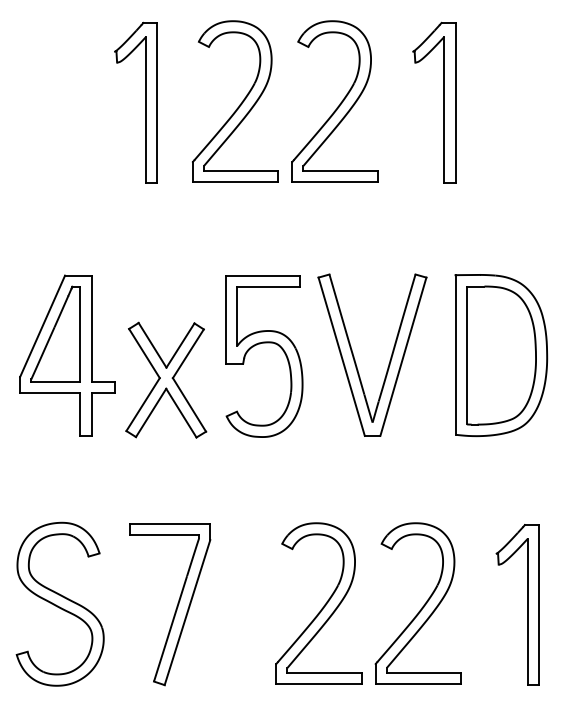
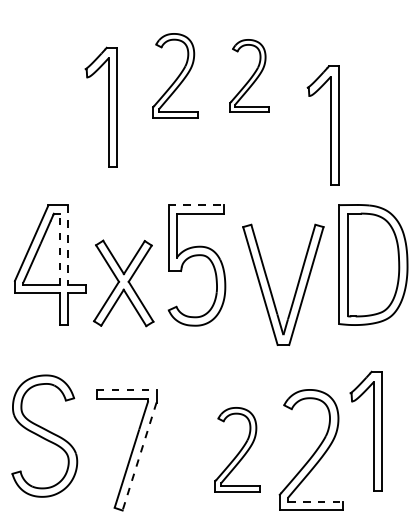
part: (235, 101) -> (175, 75), size x0.7
part: (334, 101) -> (249, 75), size x0.6
part: (145, 102) -> (108, 107), moved
part: (443, 102) -> (330, 125), moved
line: (263, 275) -> (196, 205), solid -> dashed
line: (91, 329) -> (68, 245), solid -> dashed
line: (80, 334) -> (59, 249), solid -> dashed
part: (355, 359) -> (270, 288), moved
line: (170, 523) -> (126, 390), solid -> dashed
part: (59, 603) -> (44, 435), moved
part: (318, 603) -> (237, 449), size x0.7
part: (527, 604) -> (373, 431), moved
line: (187, 612) -> (139, 456), solid -> dashed
line: (424, 673) -> (316, 501), solid -> dashed

